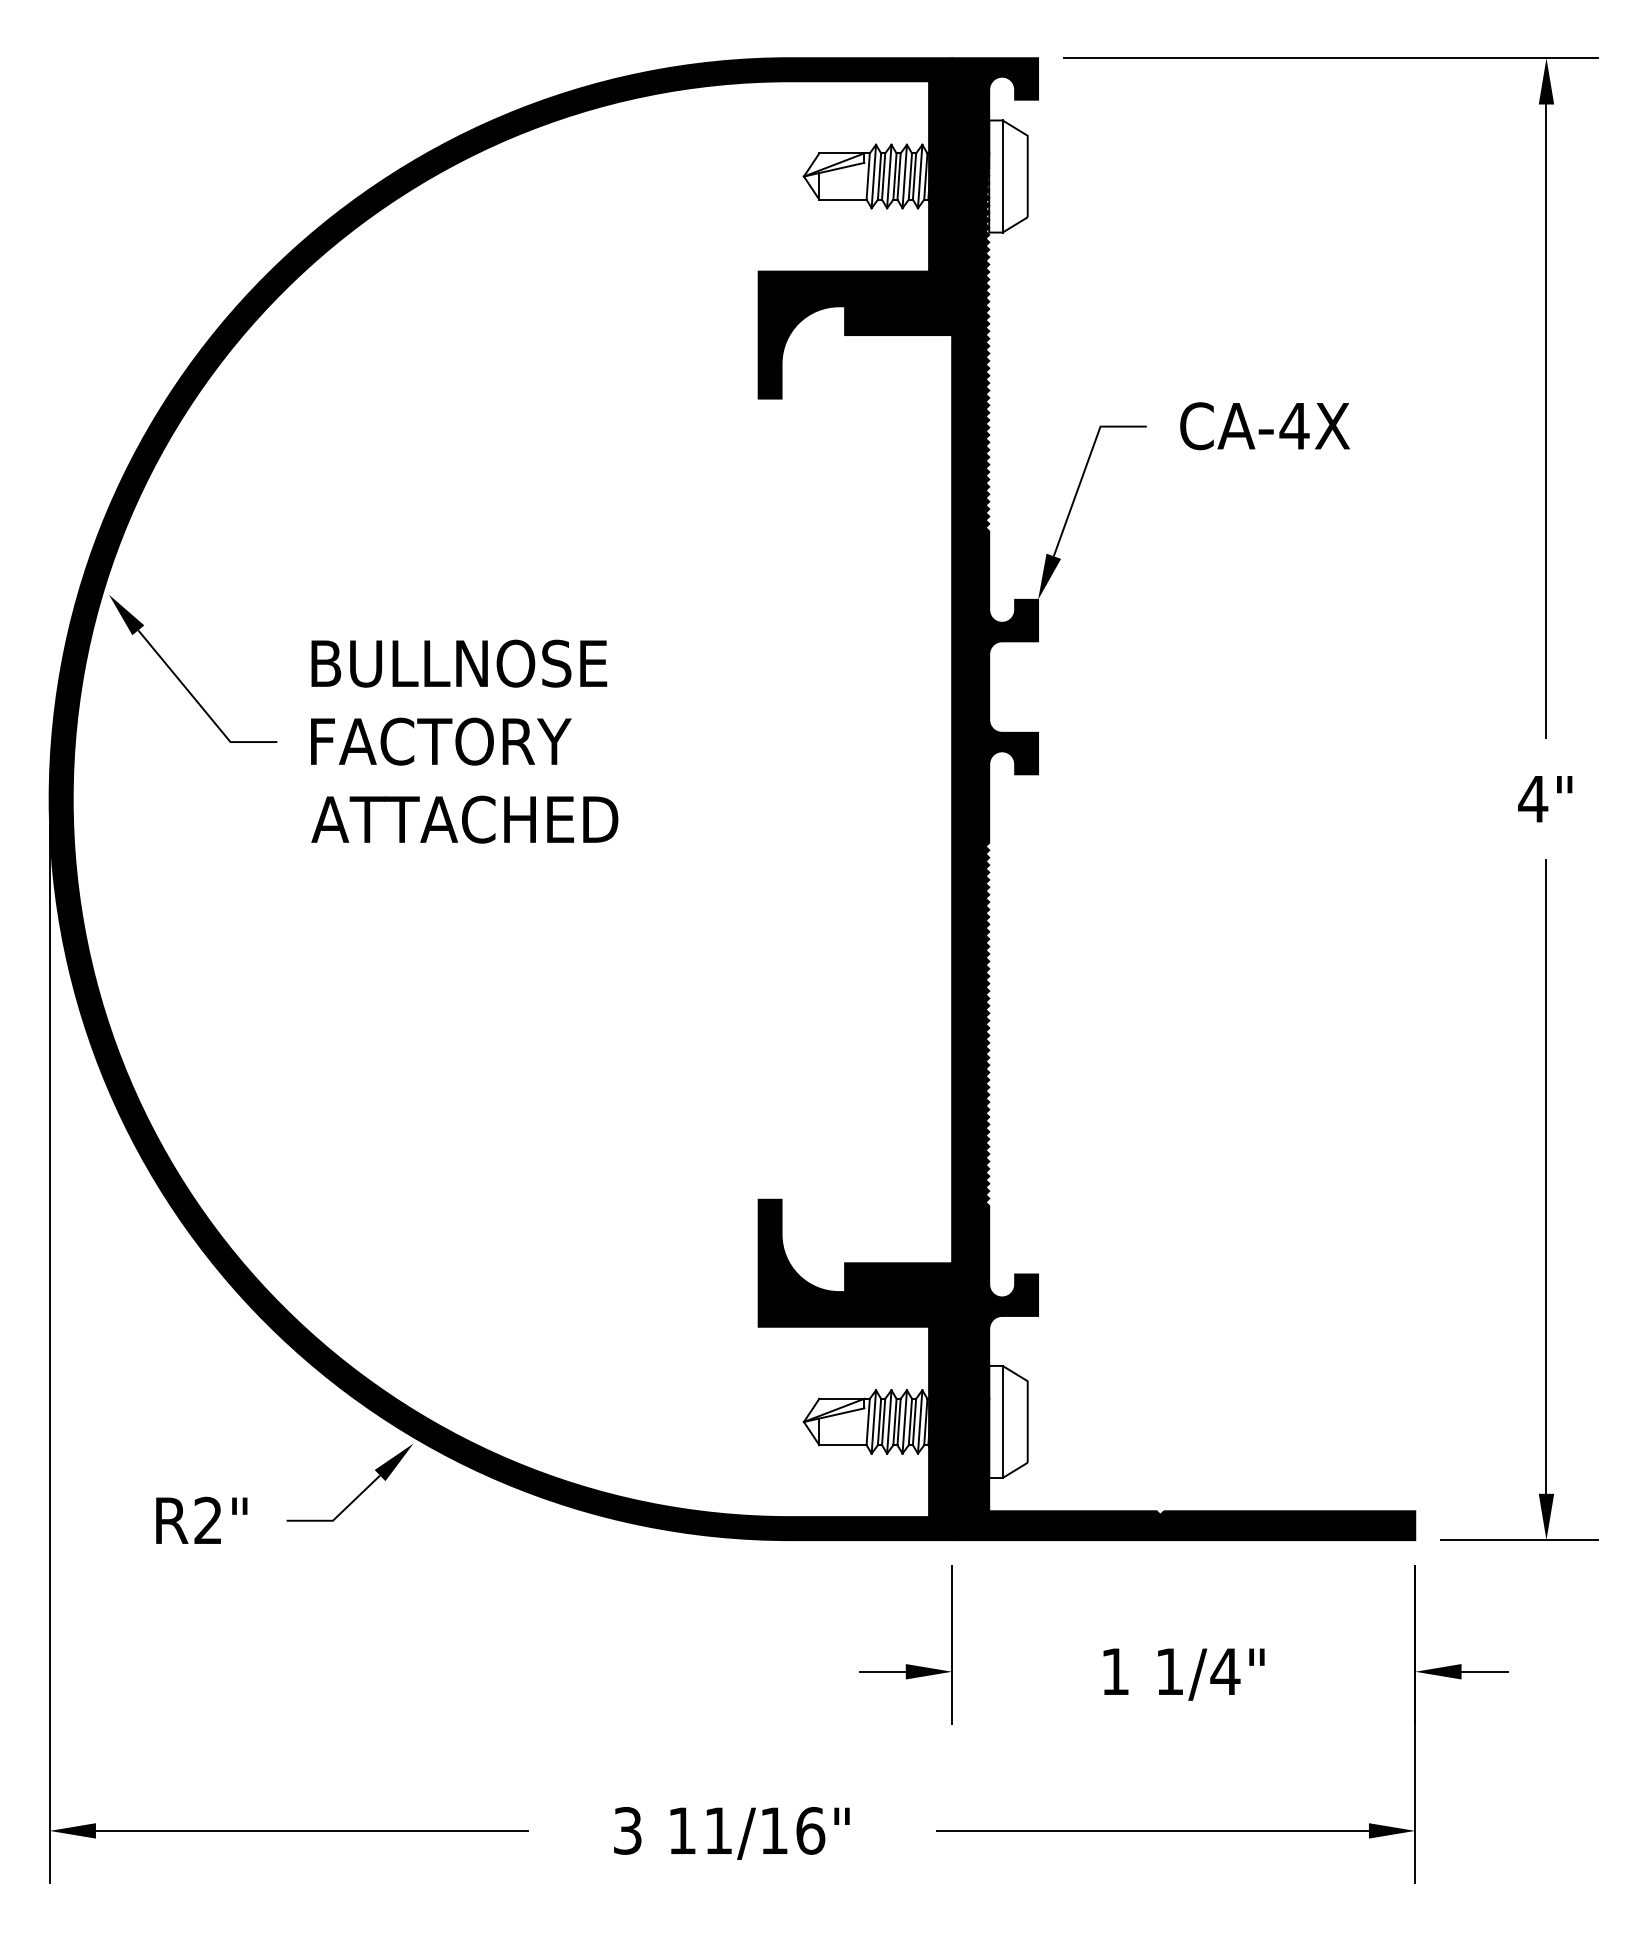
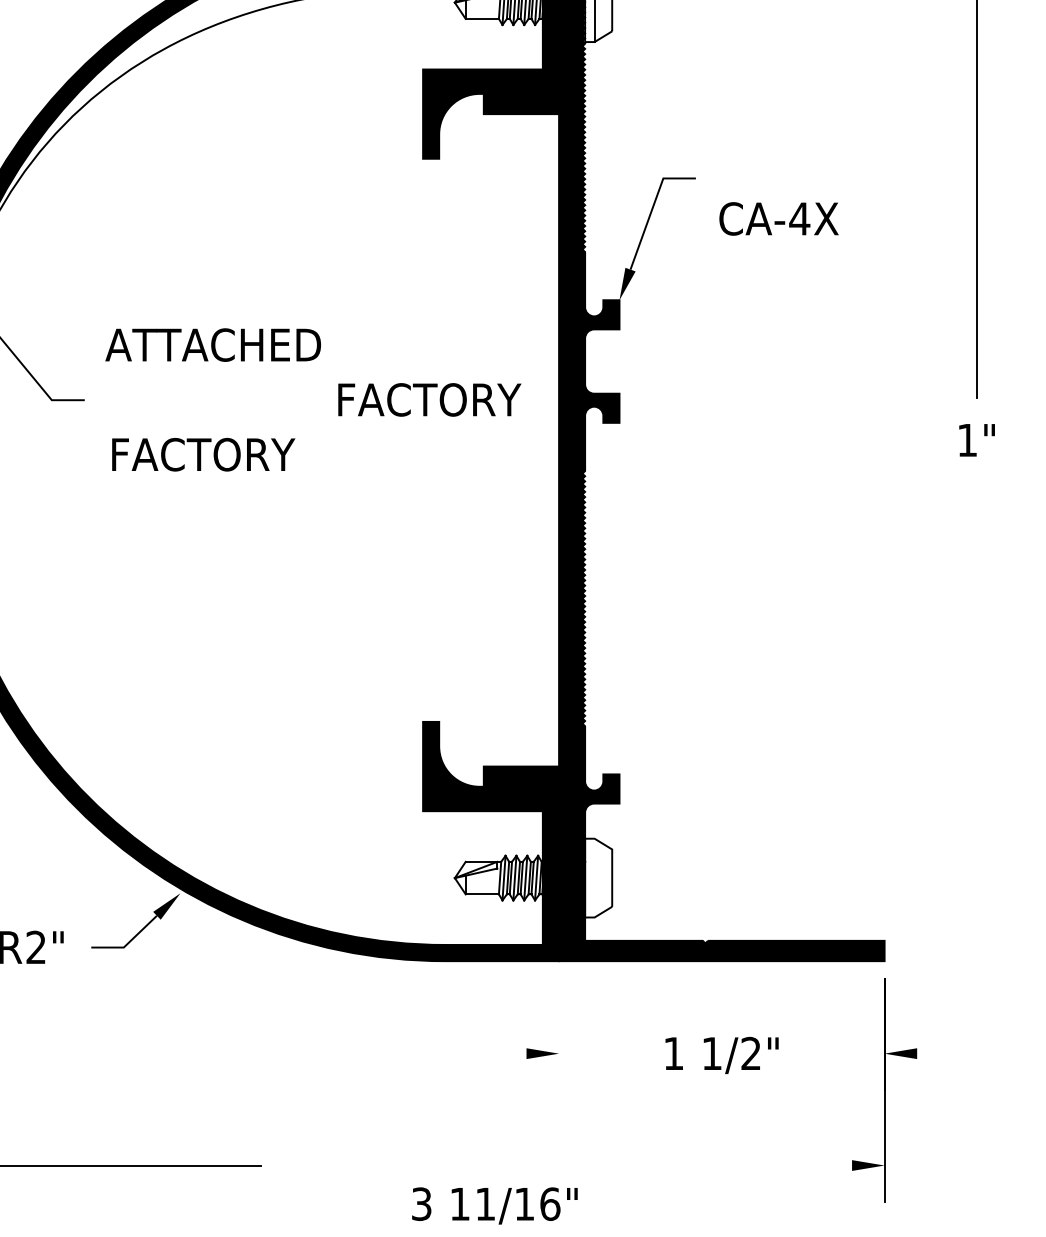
text: (1264, 426) -> (778, 219), moved
text: (459, 663) -> (212, 344), BULLNOSE -> ATTACHED
text: (441, 741) -> (429, 399), moved
text: (1533, 799) -> (967, 440), 4" -> 1"
text: (464, 819) -> (216, 454), ATTACHED -> FACTORY
part: (1545, 1199) -> (976, 721), removed
line: (1002, 1421) -> (594, 877), removed
line: (952, 1644) -> (559, 1034), removed
text: (1225, 1670) -> (751, 1052), 1/4" -> 1/2"
line: (882, 1671) -> (510, 1053), removed
line: (1484, 1671) -> (933, 1053), removed
line: (1152, 1830) -> (699, 1165), removed
text: (731, 1833) -> (494, 1206), moved

